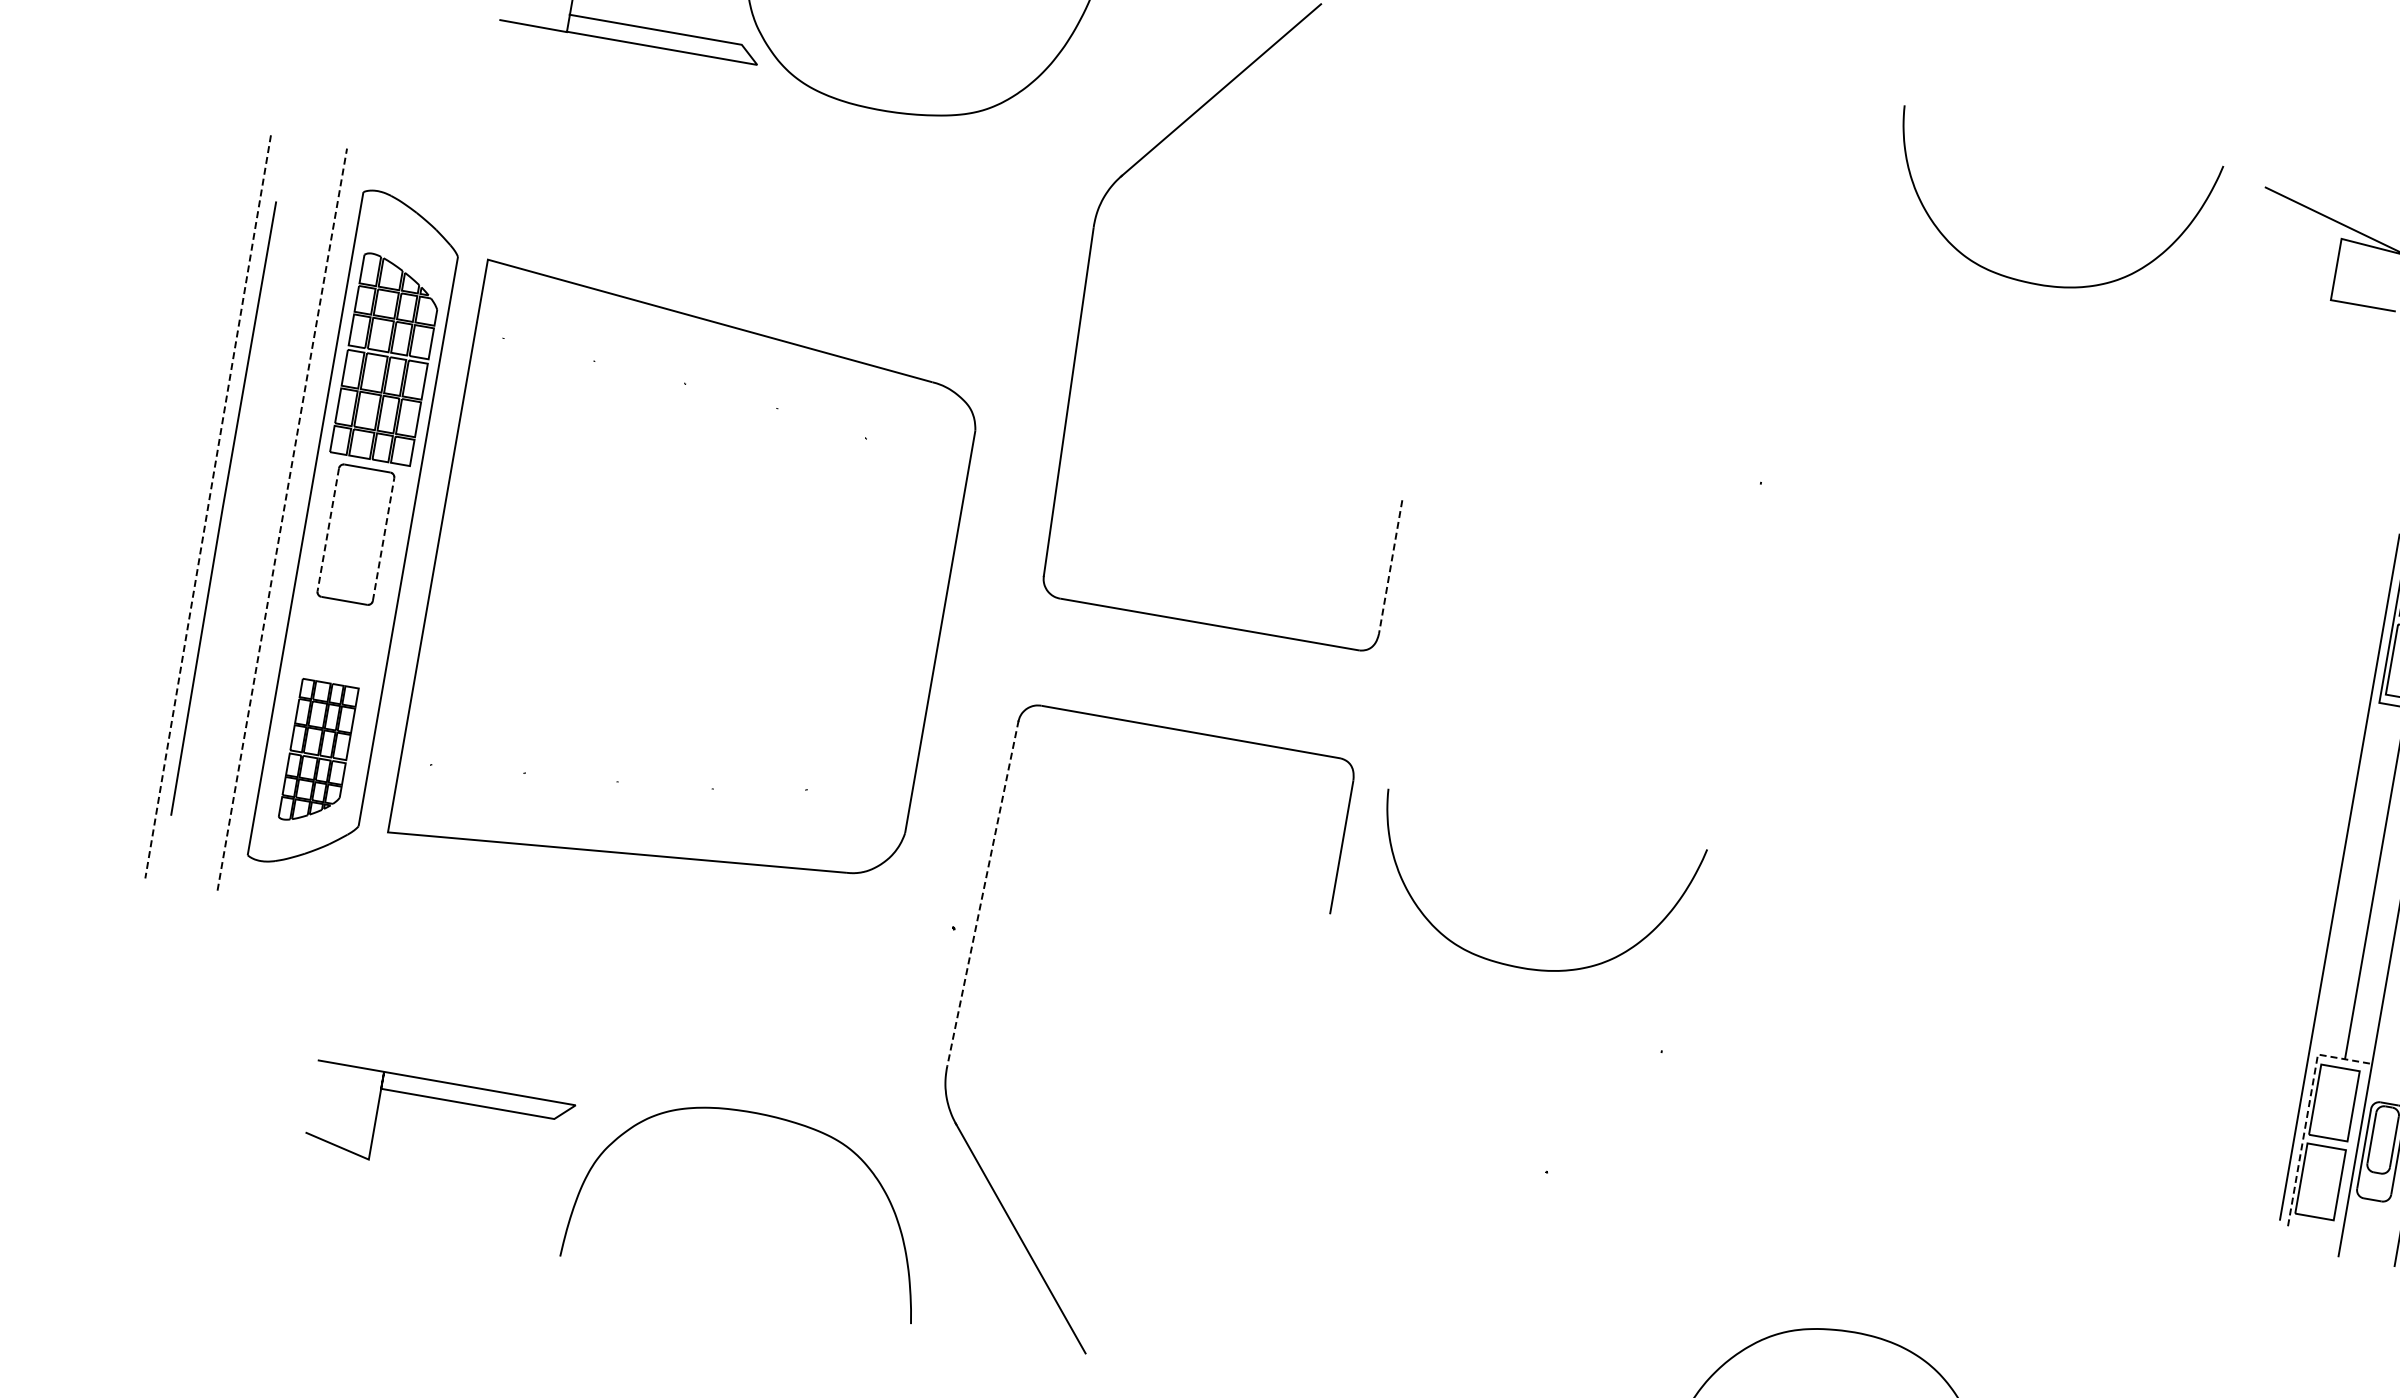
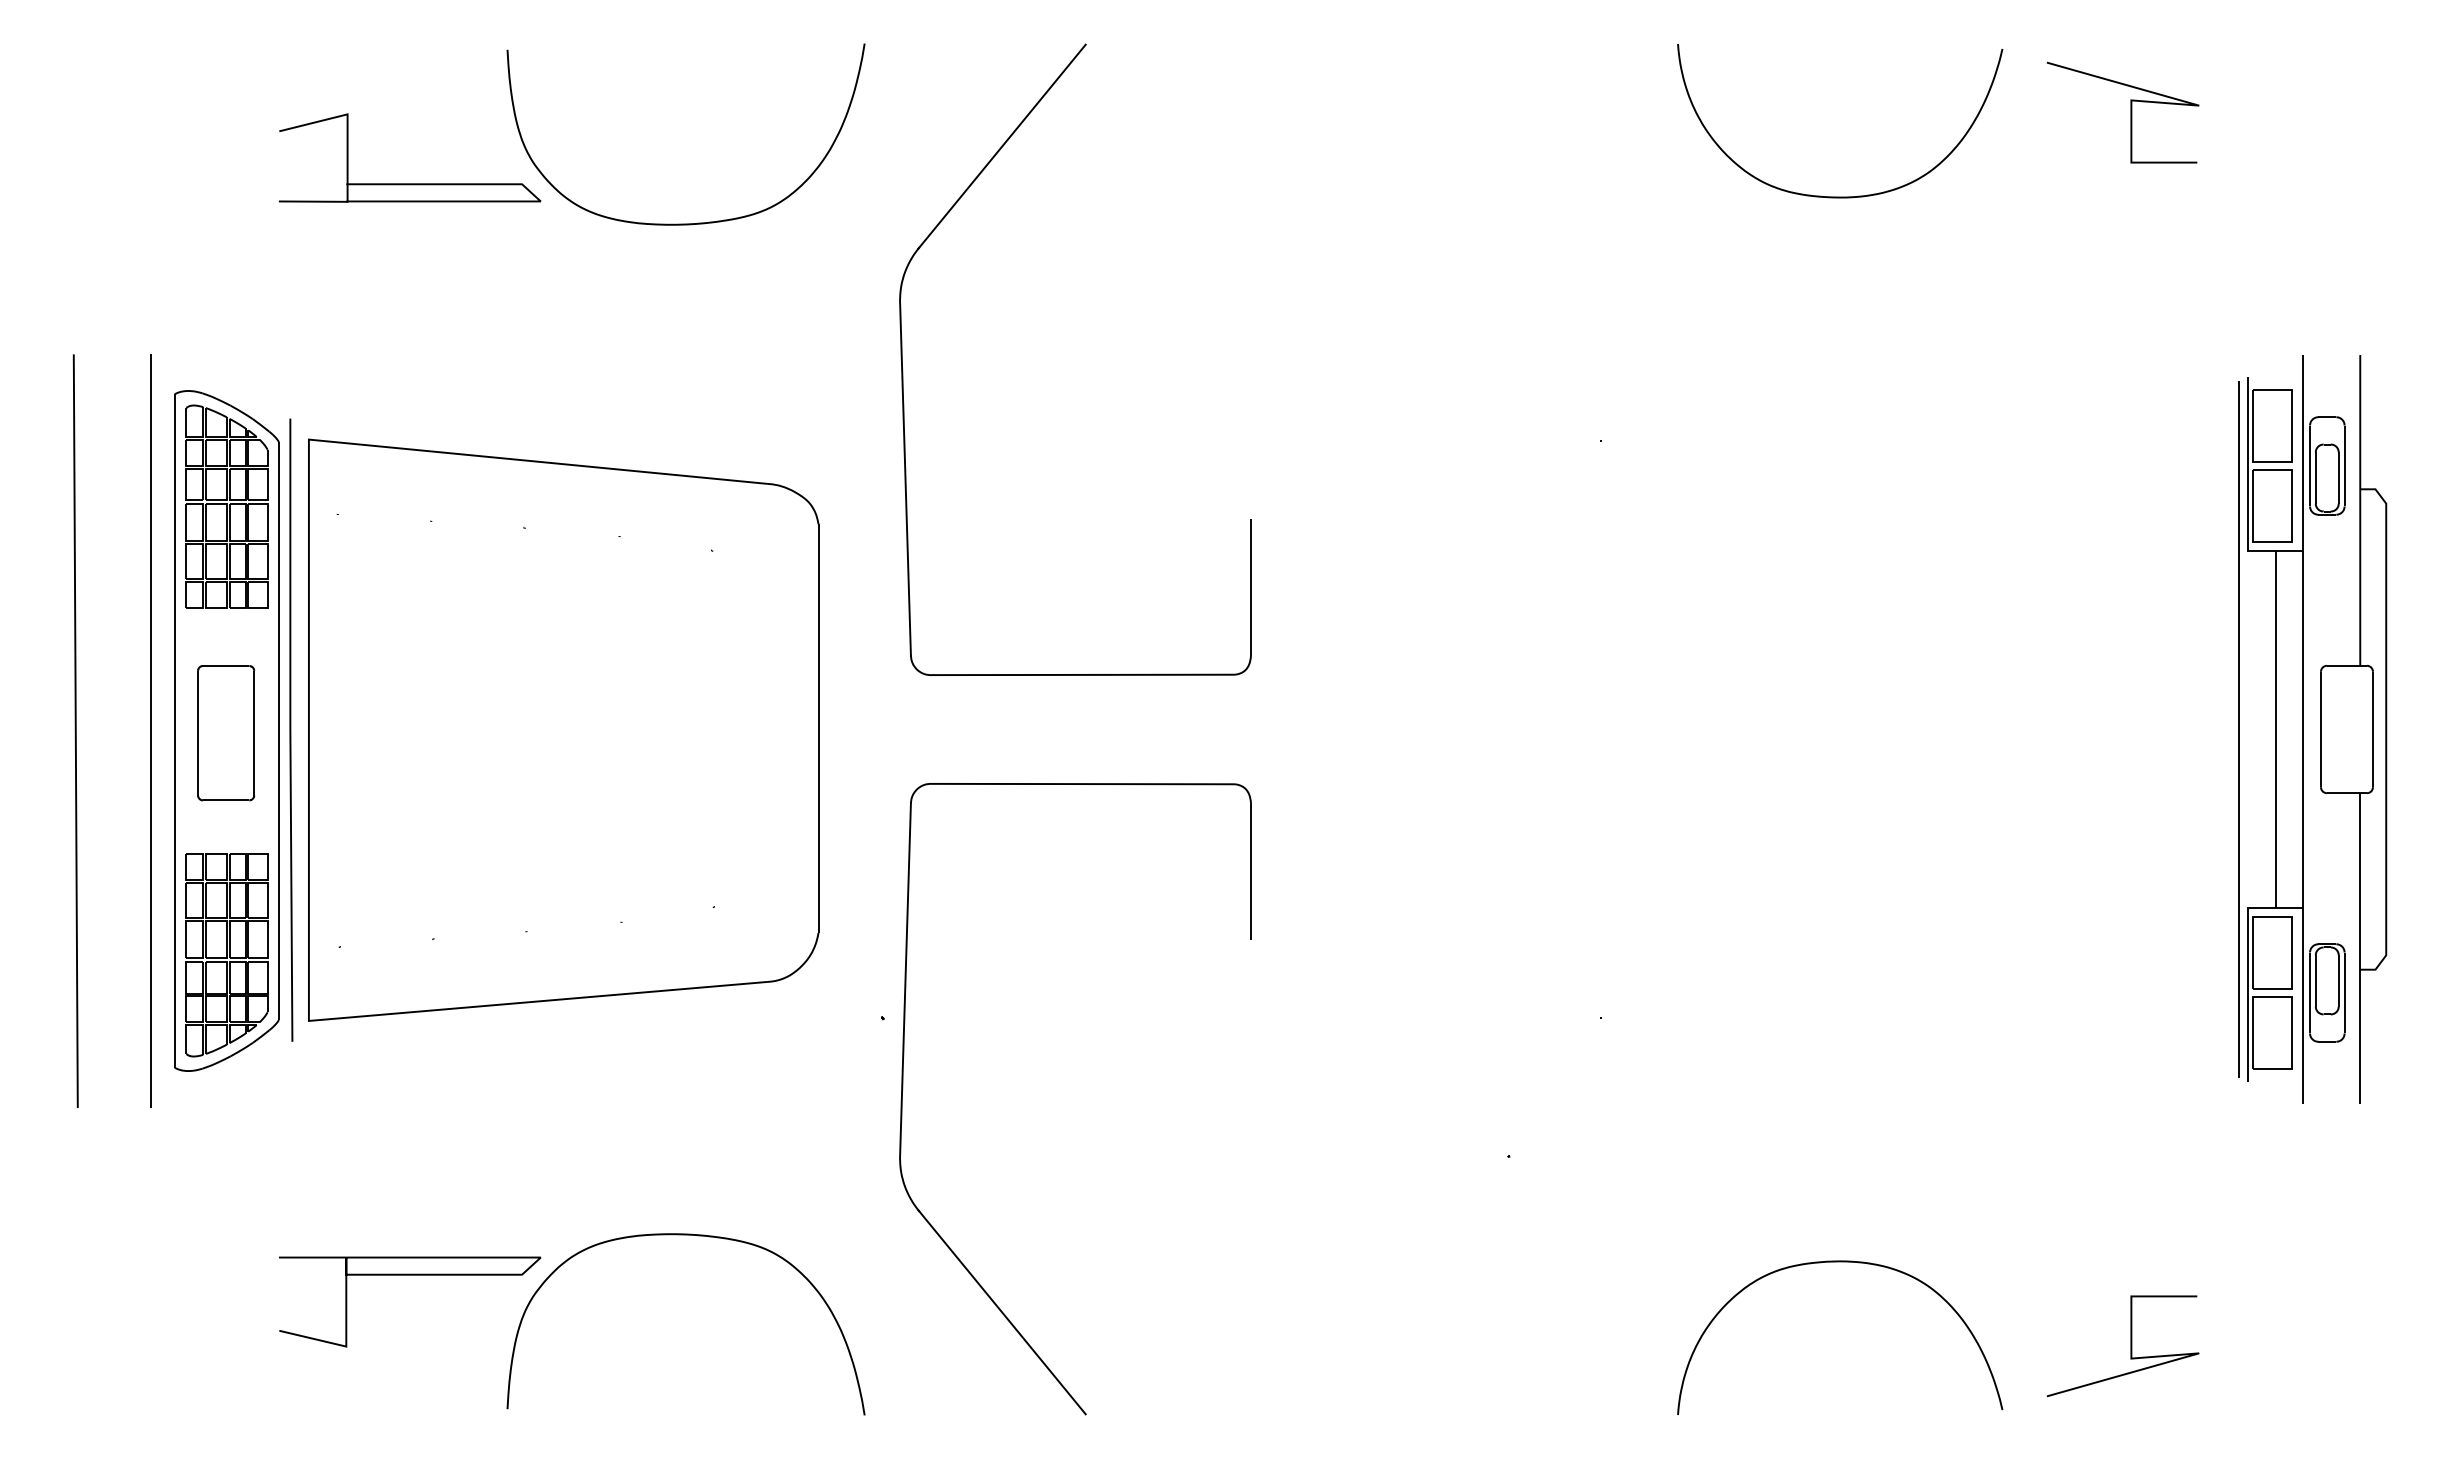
part: (386, 358) -> (226, 506), moved
line: (207, 507) -> (75, 731), dashed -> solid
line: (223, 507) -> (291, 729), moved
line: (282, 520) -> (151, 731), dashed -> solid
line: (328, 530) -> (198, 733), dashed -> solid
line: (383, 538) -> (254, 732), dashed -> solid
line: (1391, 567) -> (1251, 587), dashed -> solid
part: (318, 753) -> (226, 955), size x1.43
line: (982, 894) -> (905, 979), dashed -> solid
curve: (1522, 966) -> (1449, 958), removed
line: (2308, 1112) -> (2248, 966), dashed -> solid
curve: (777, 1119) -> (697, 1236), moved

